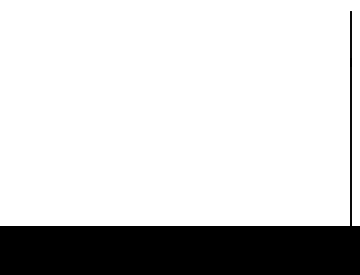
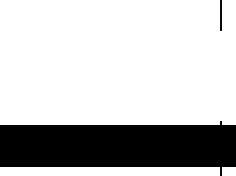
line: (351, 142) -> (221, 75), removed

